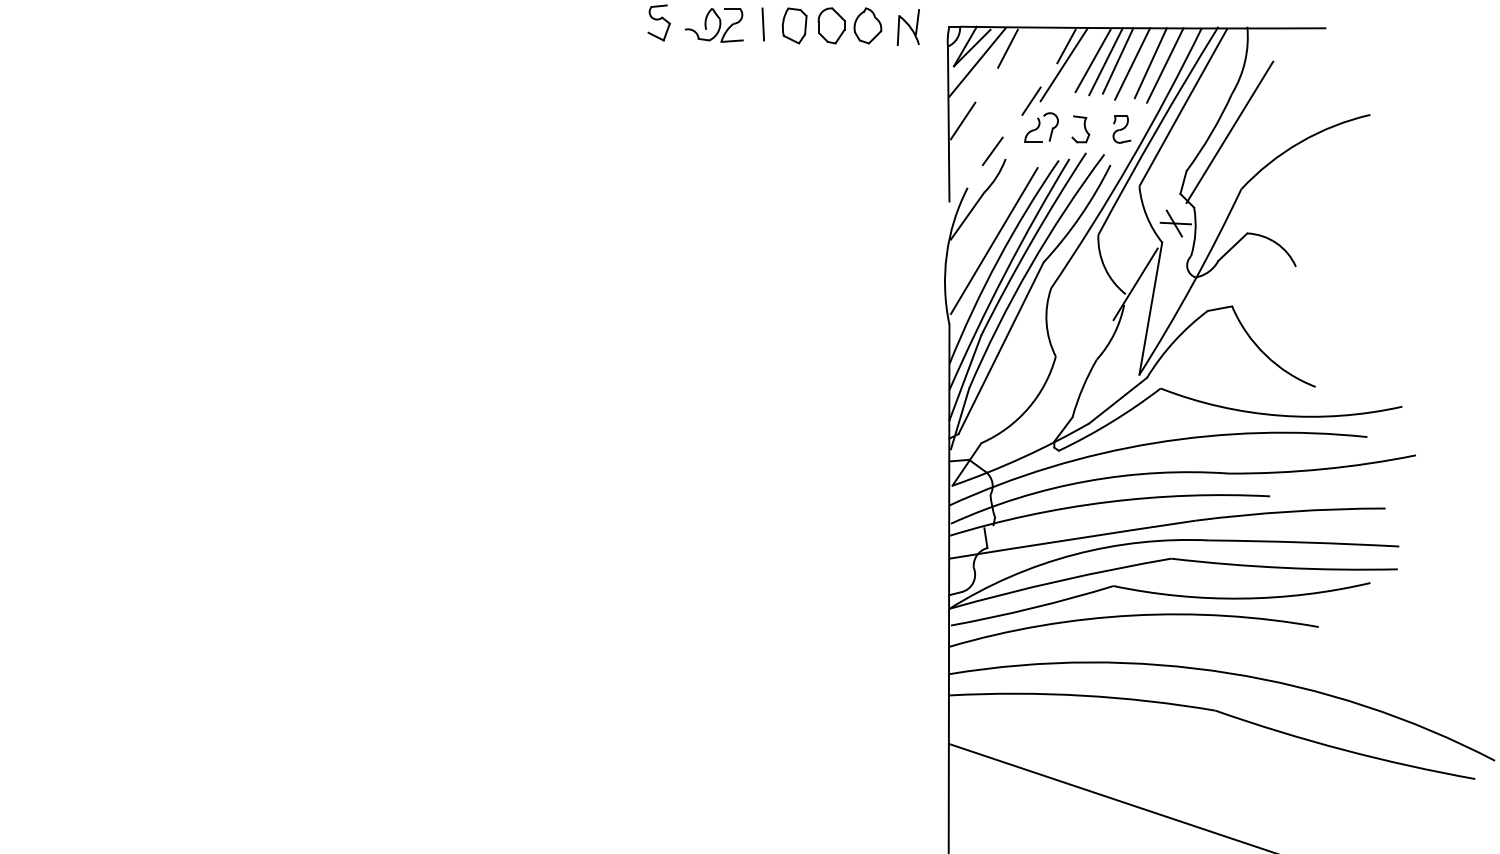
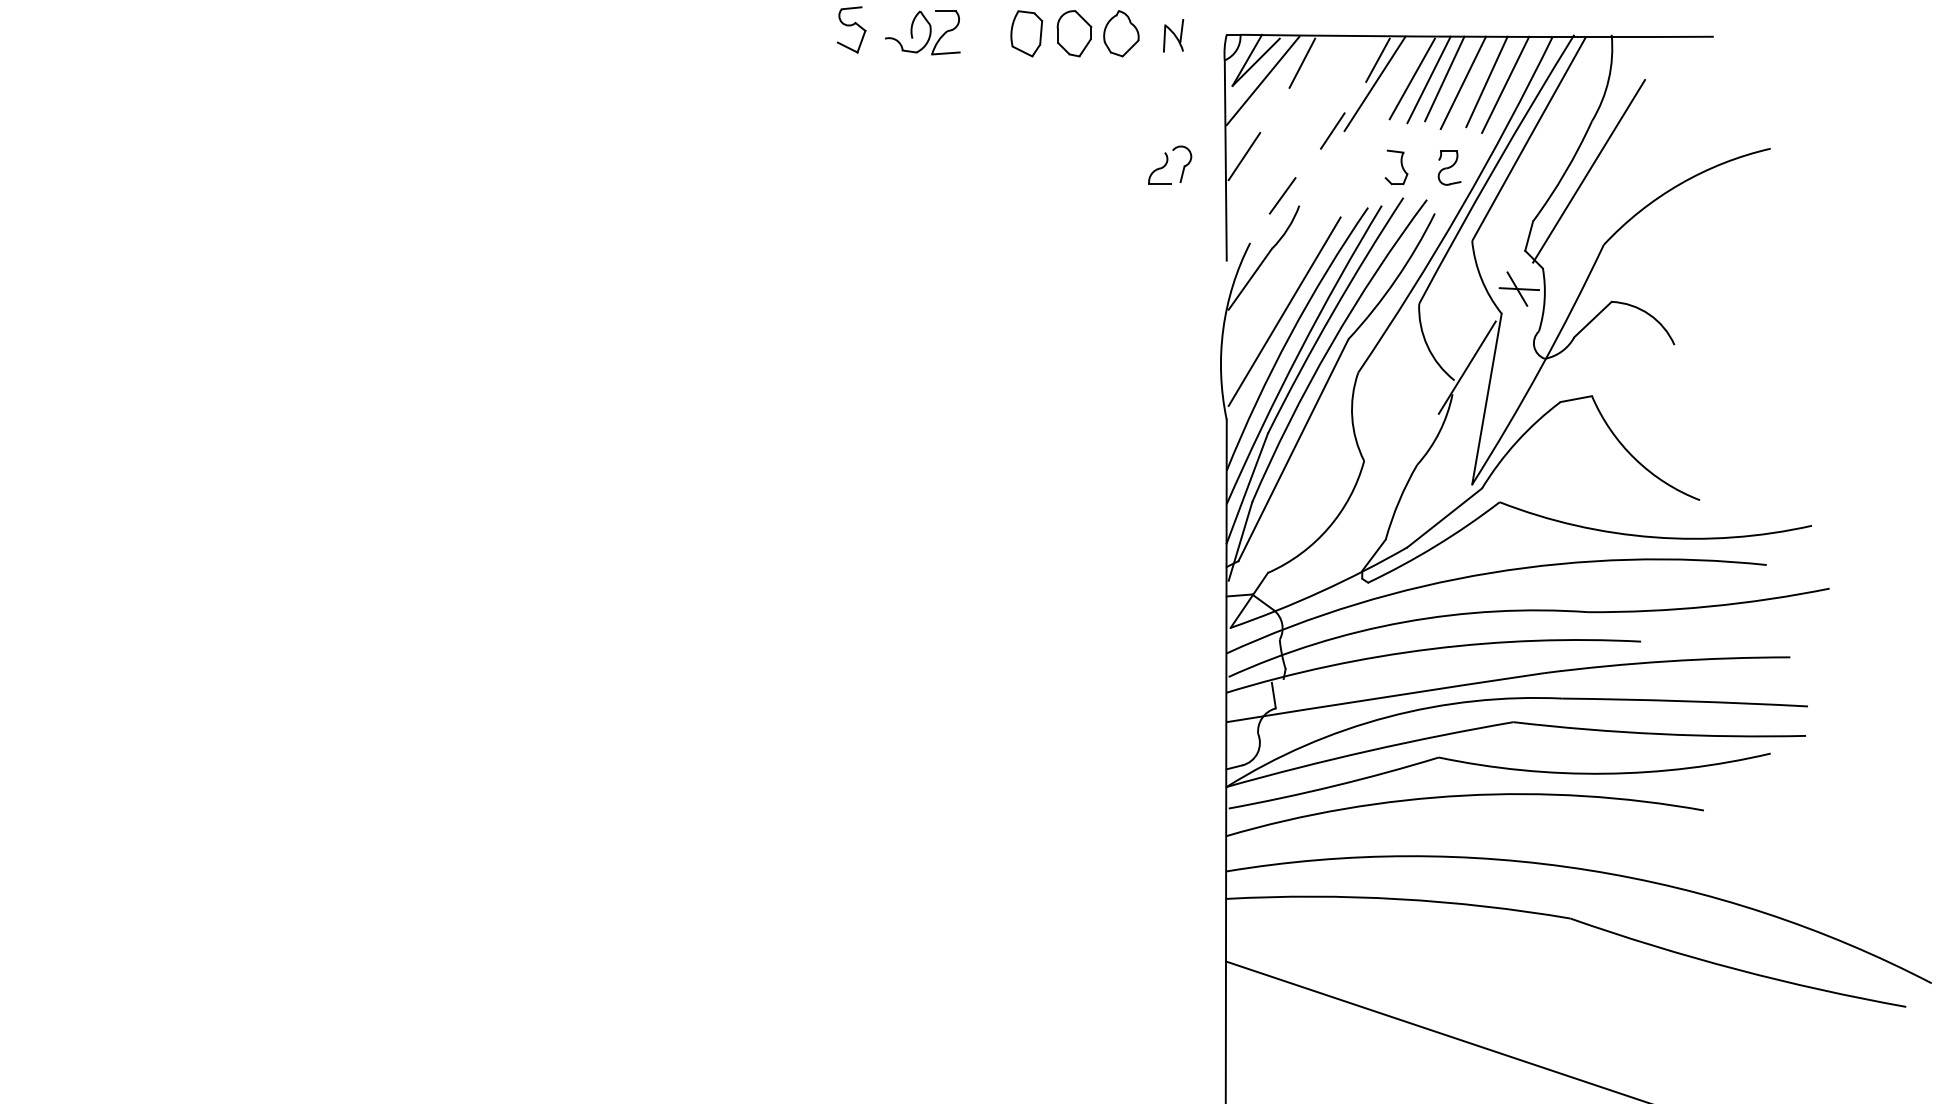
line: (763, 24) -> (986, 31), removed
part: (907, 27) -> (1172, 35), size x0.7
part: (1041, 127) -> (1169, 164), moved

